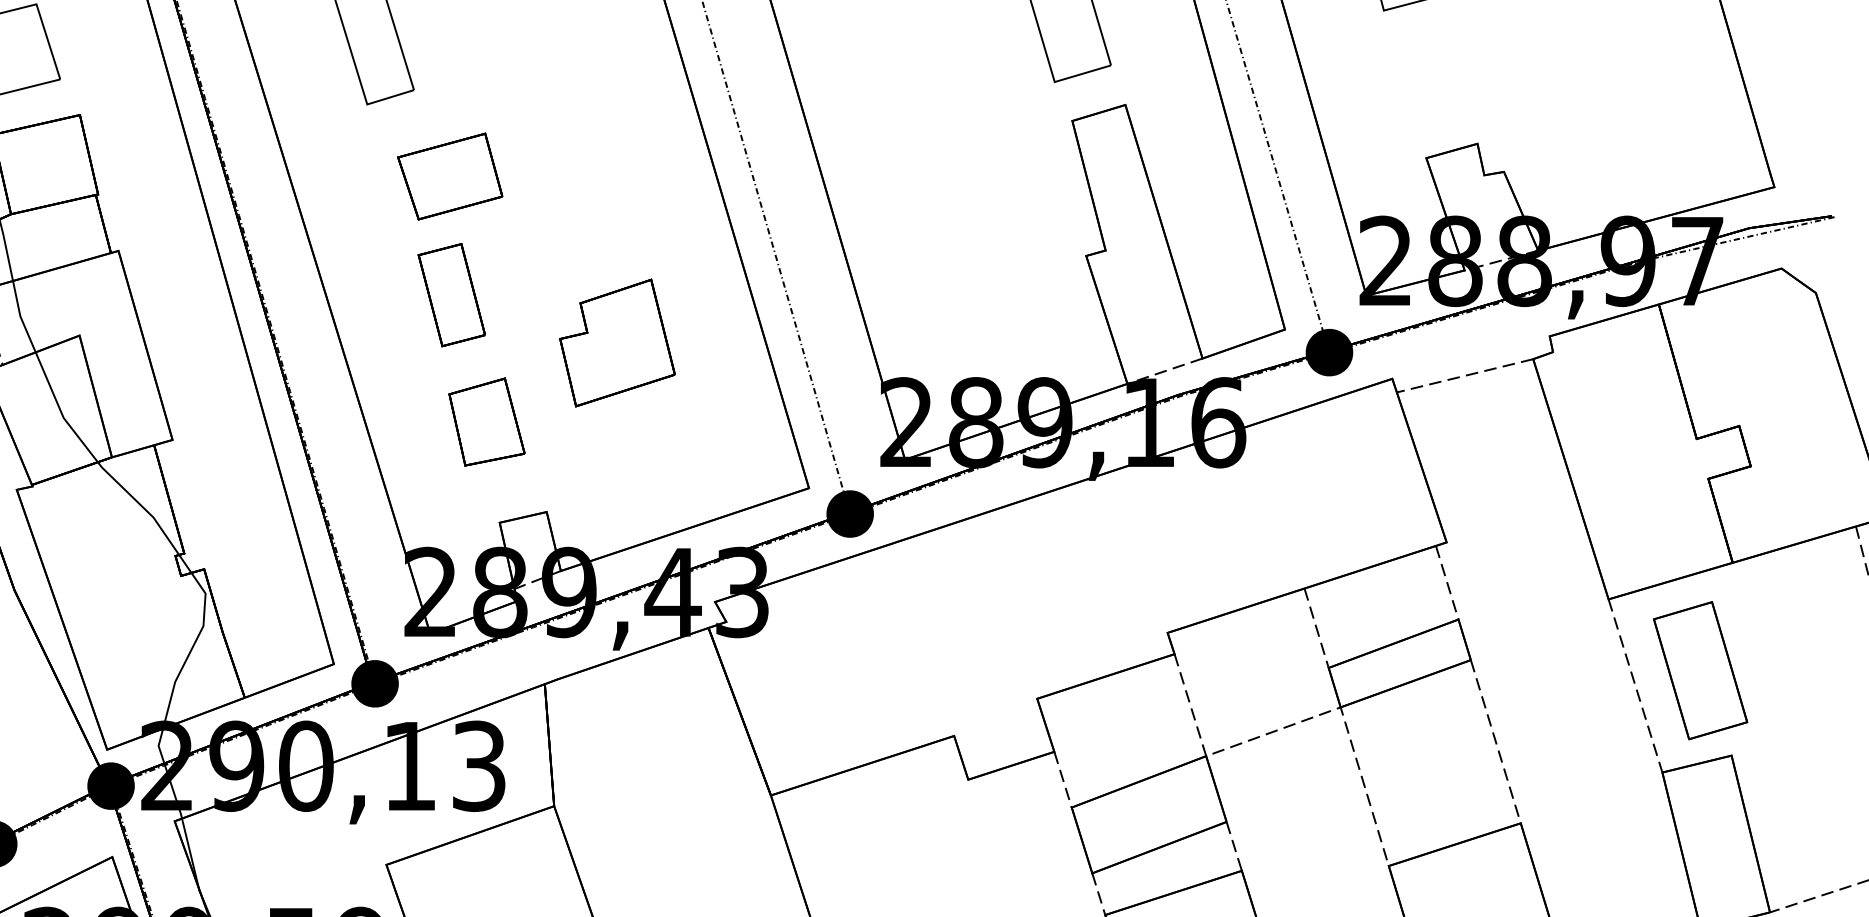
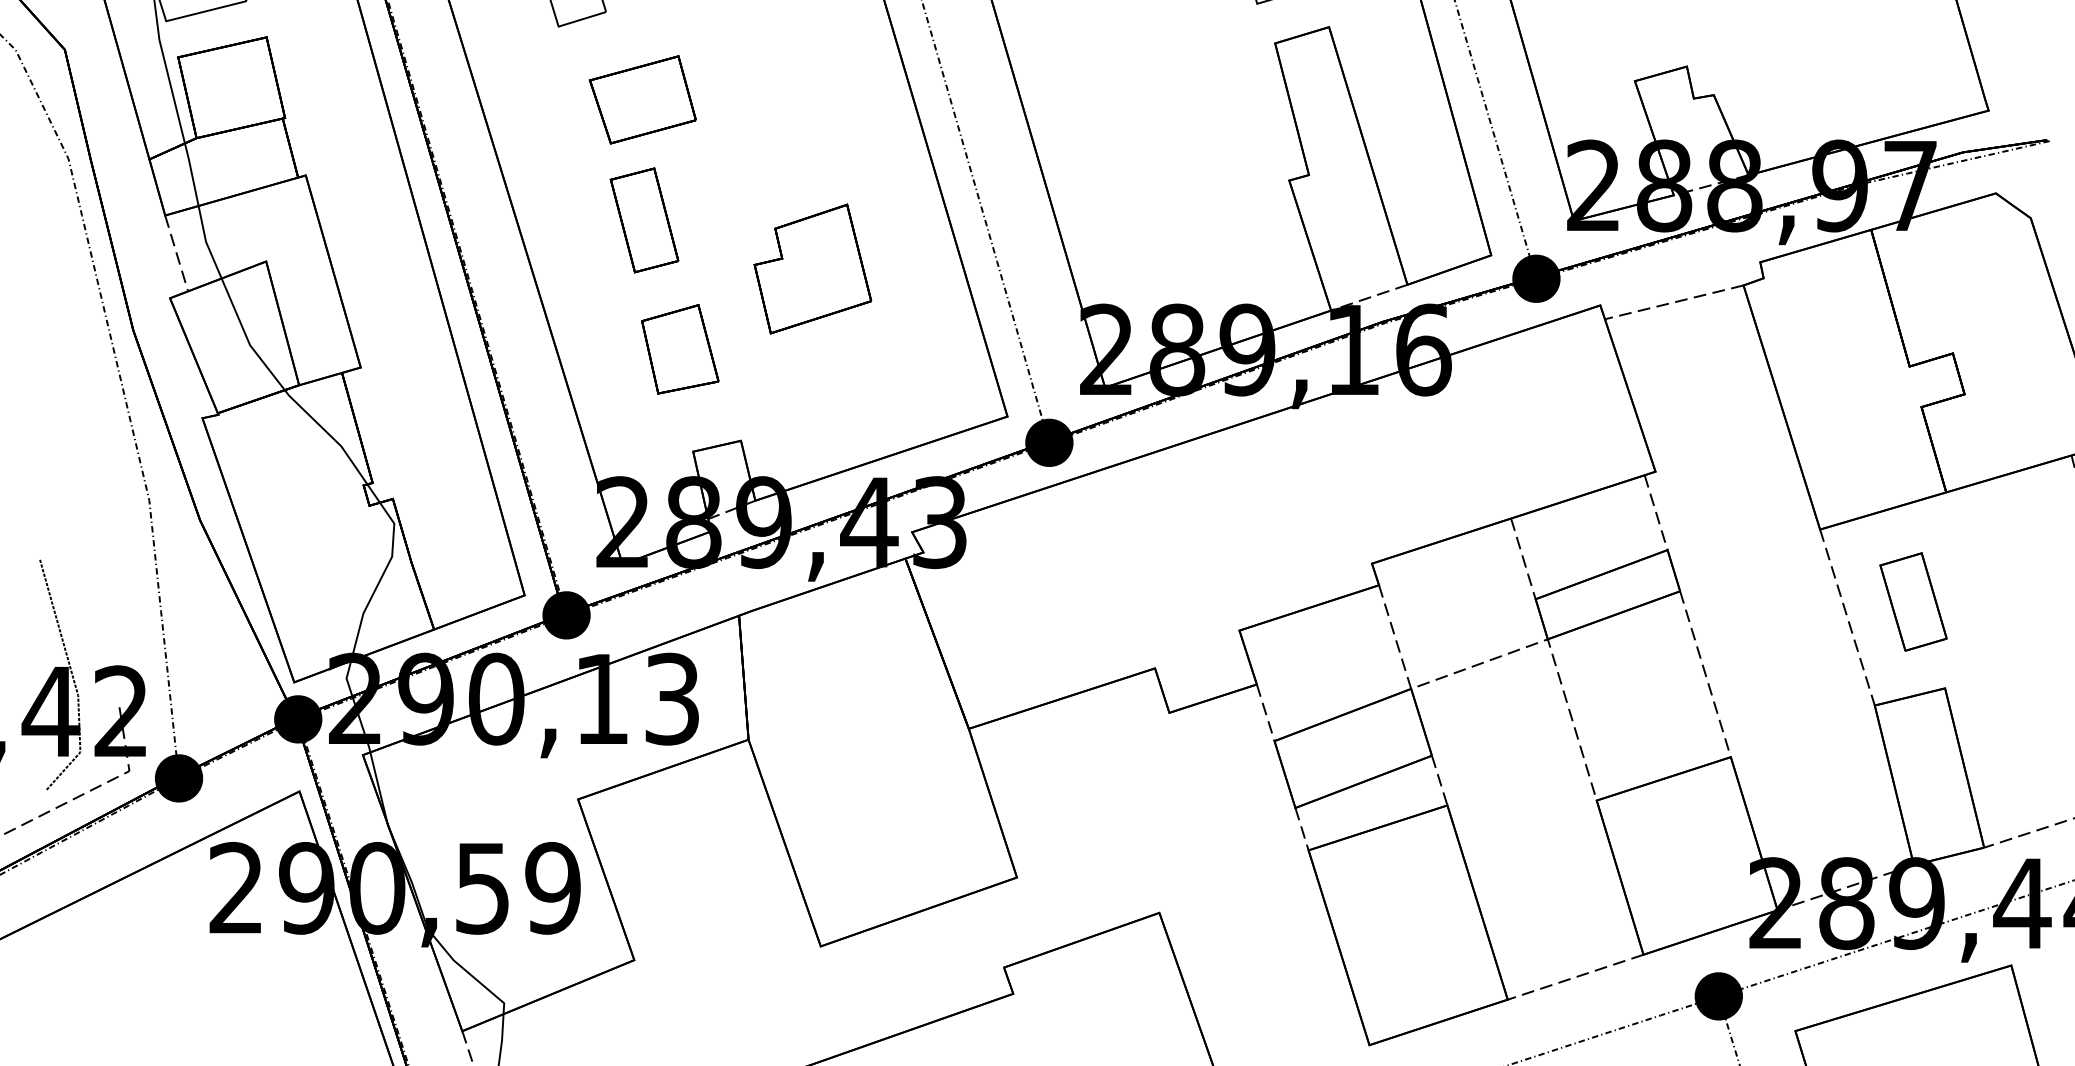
part: (1700, 670) -> (1913, 601), size x0.7

